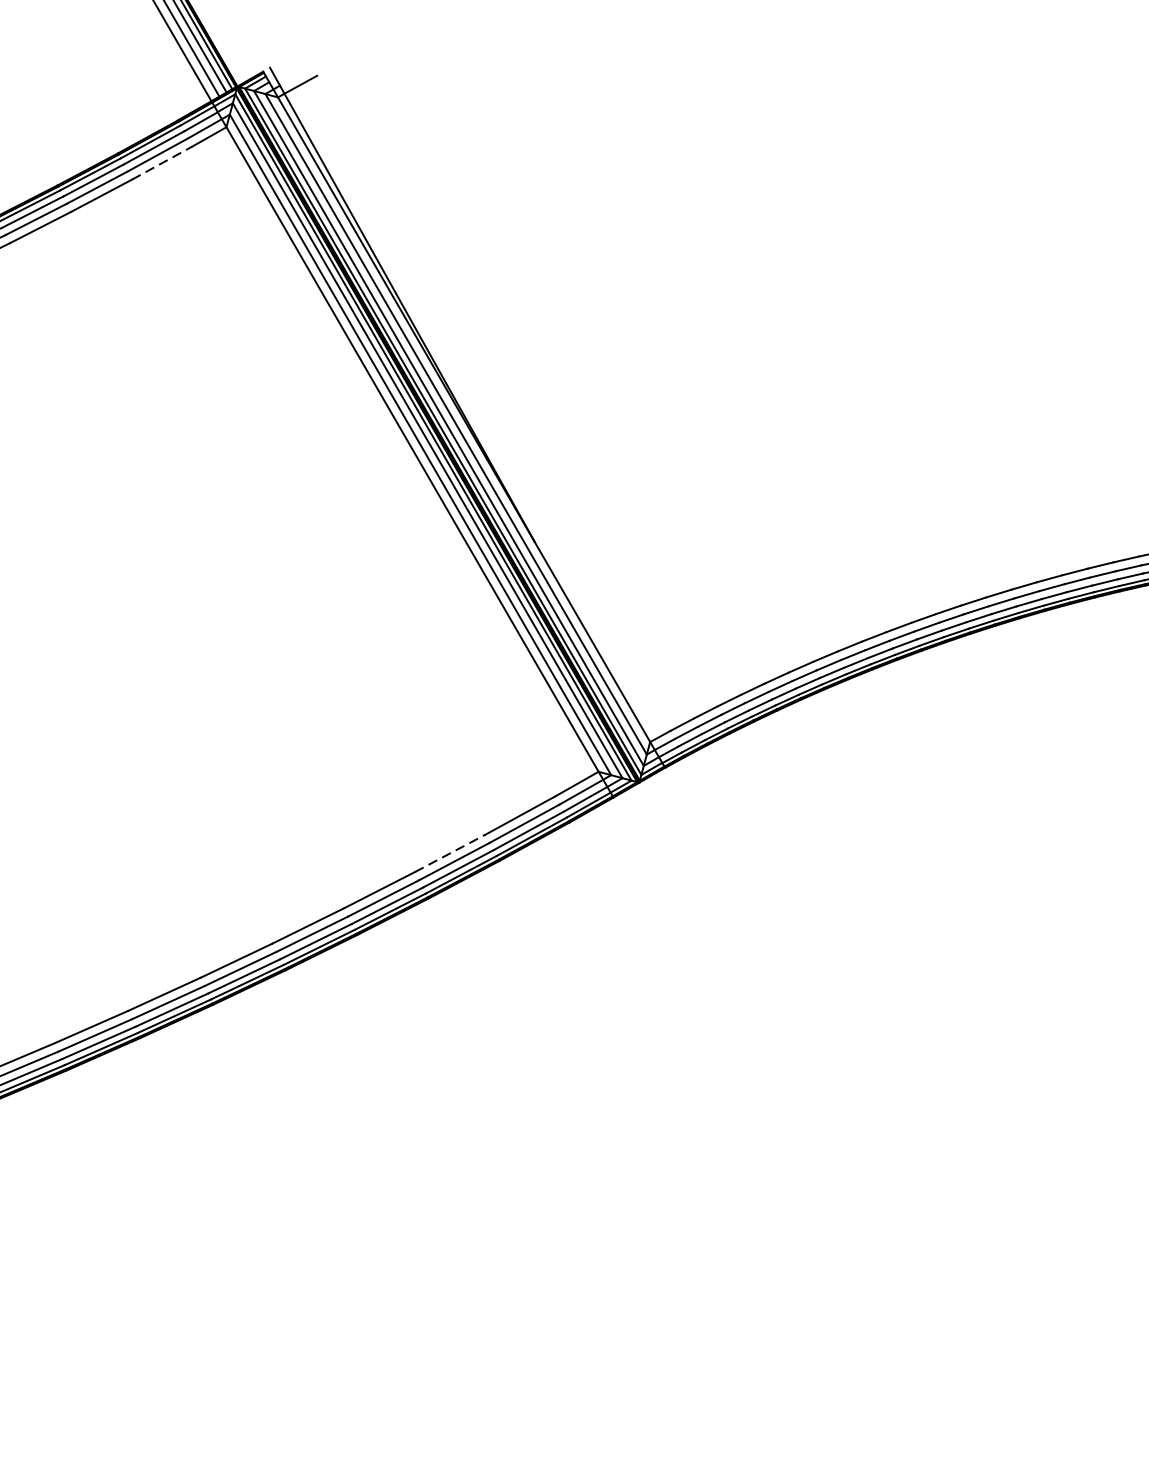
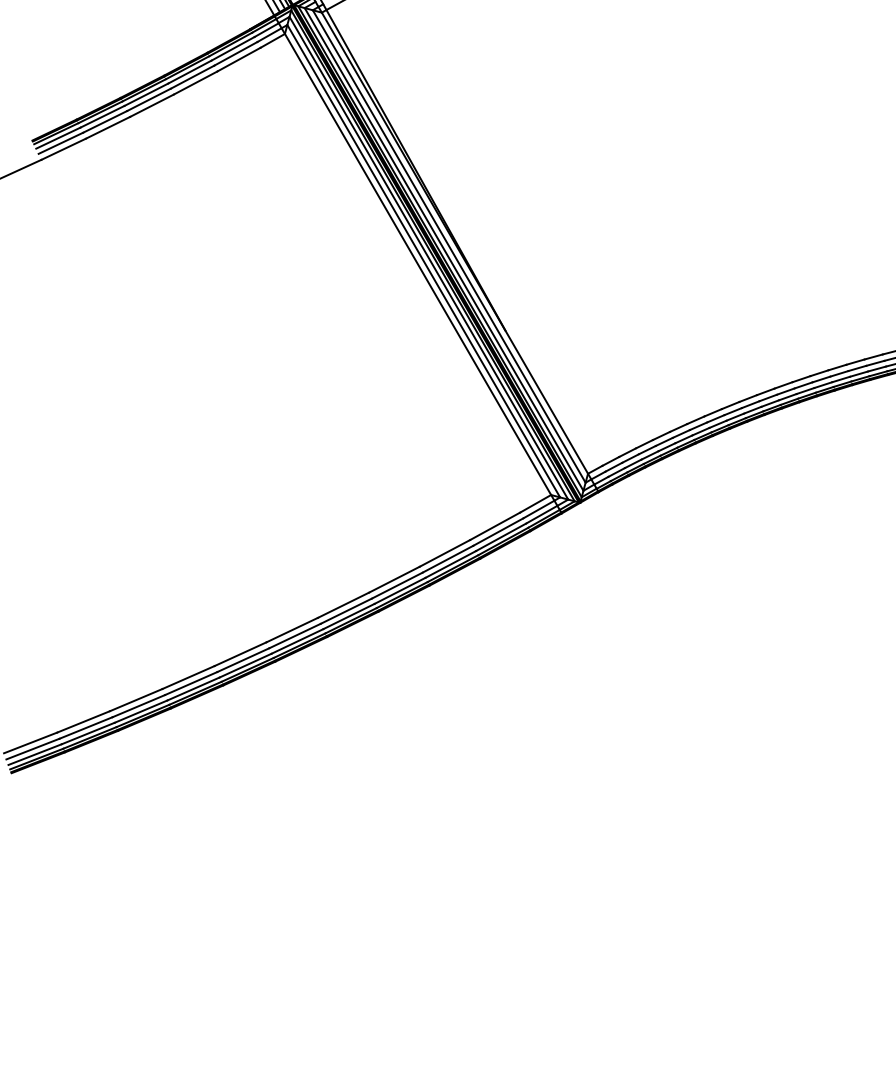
line: (162, 162) -> (239, 59), dashed -> solid
line: (450, 853) -> (445, 553), dashed -> solid

